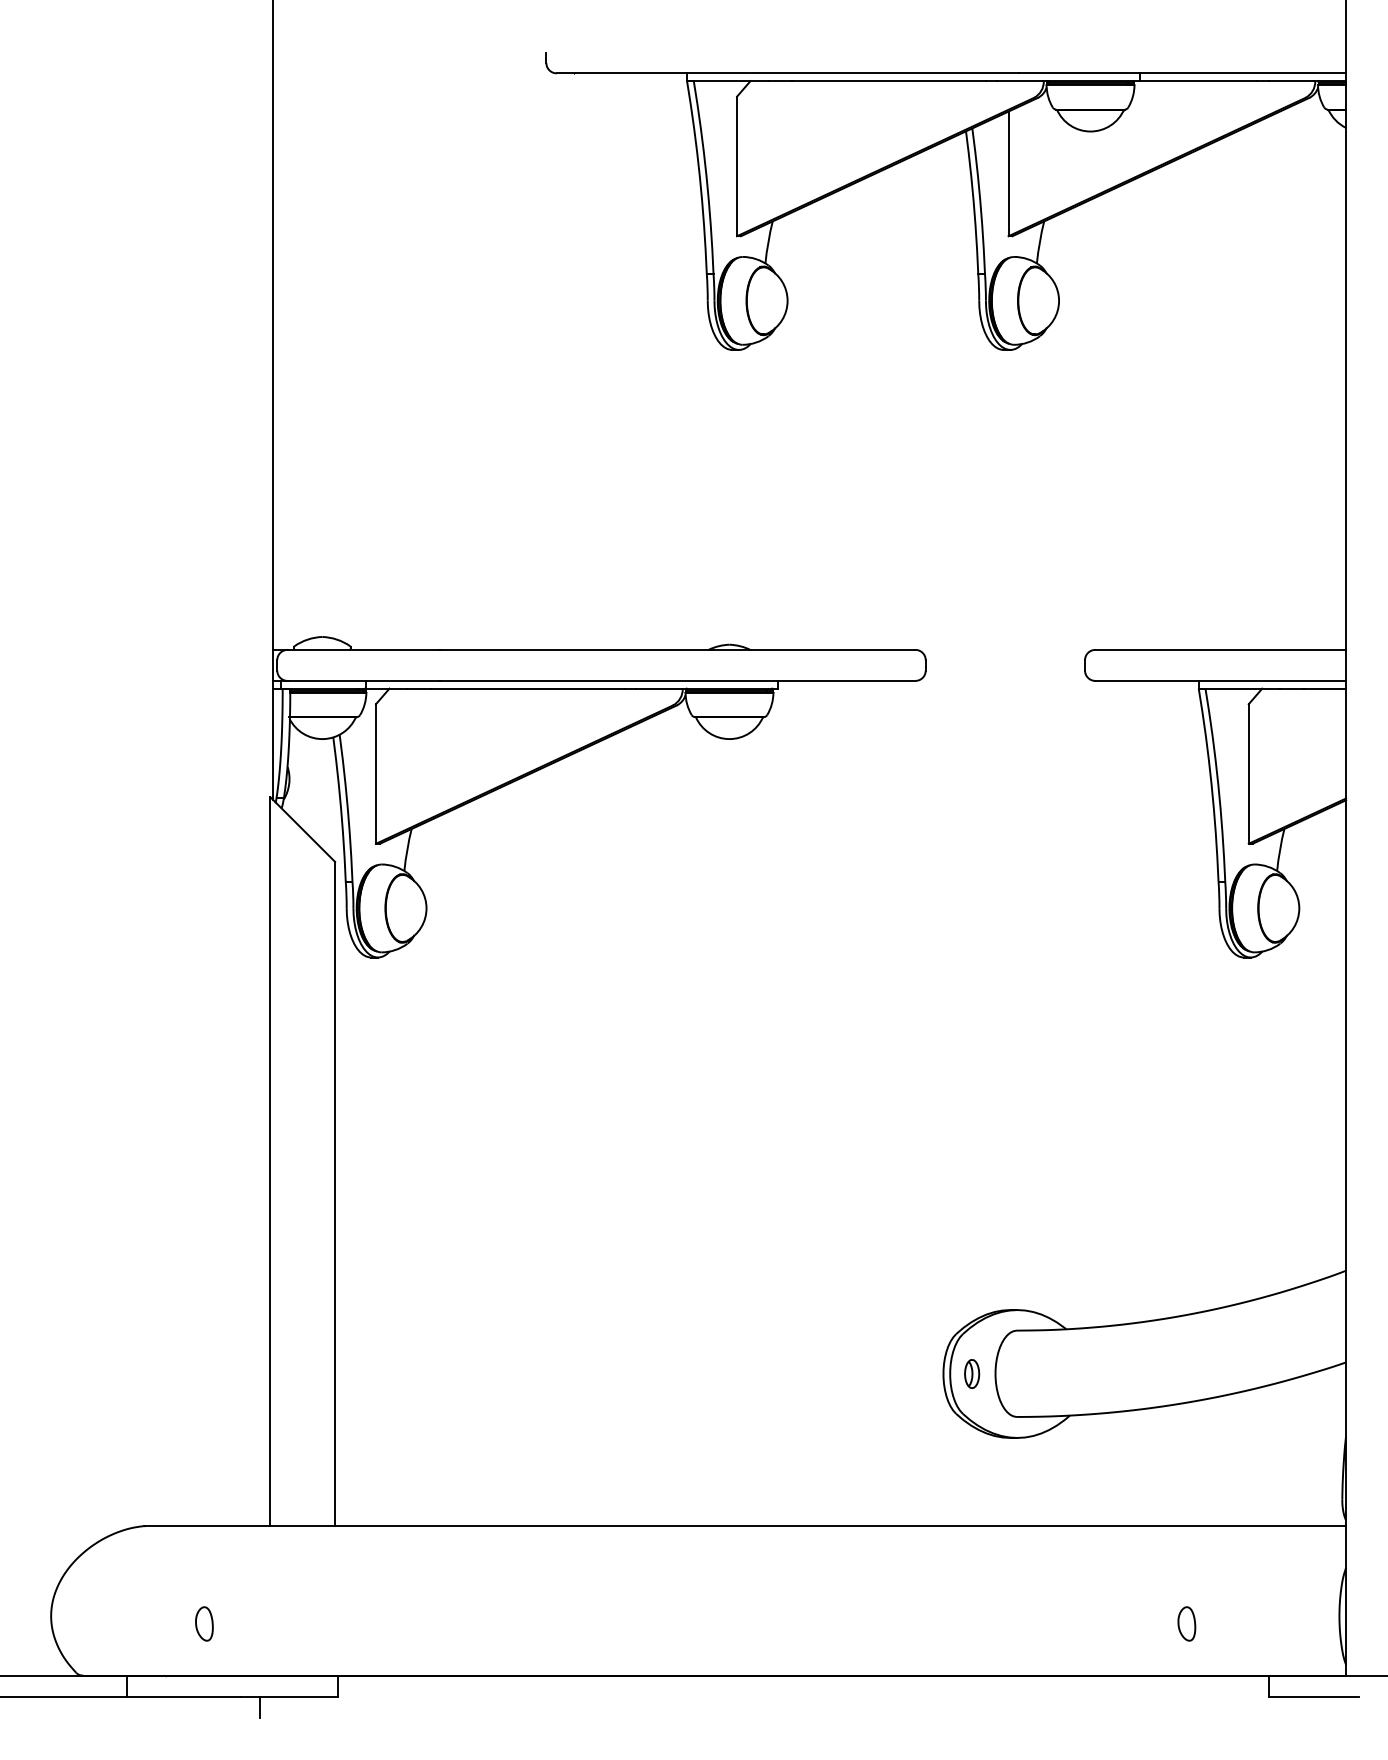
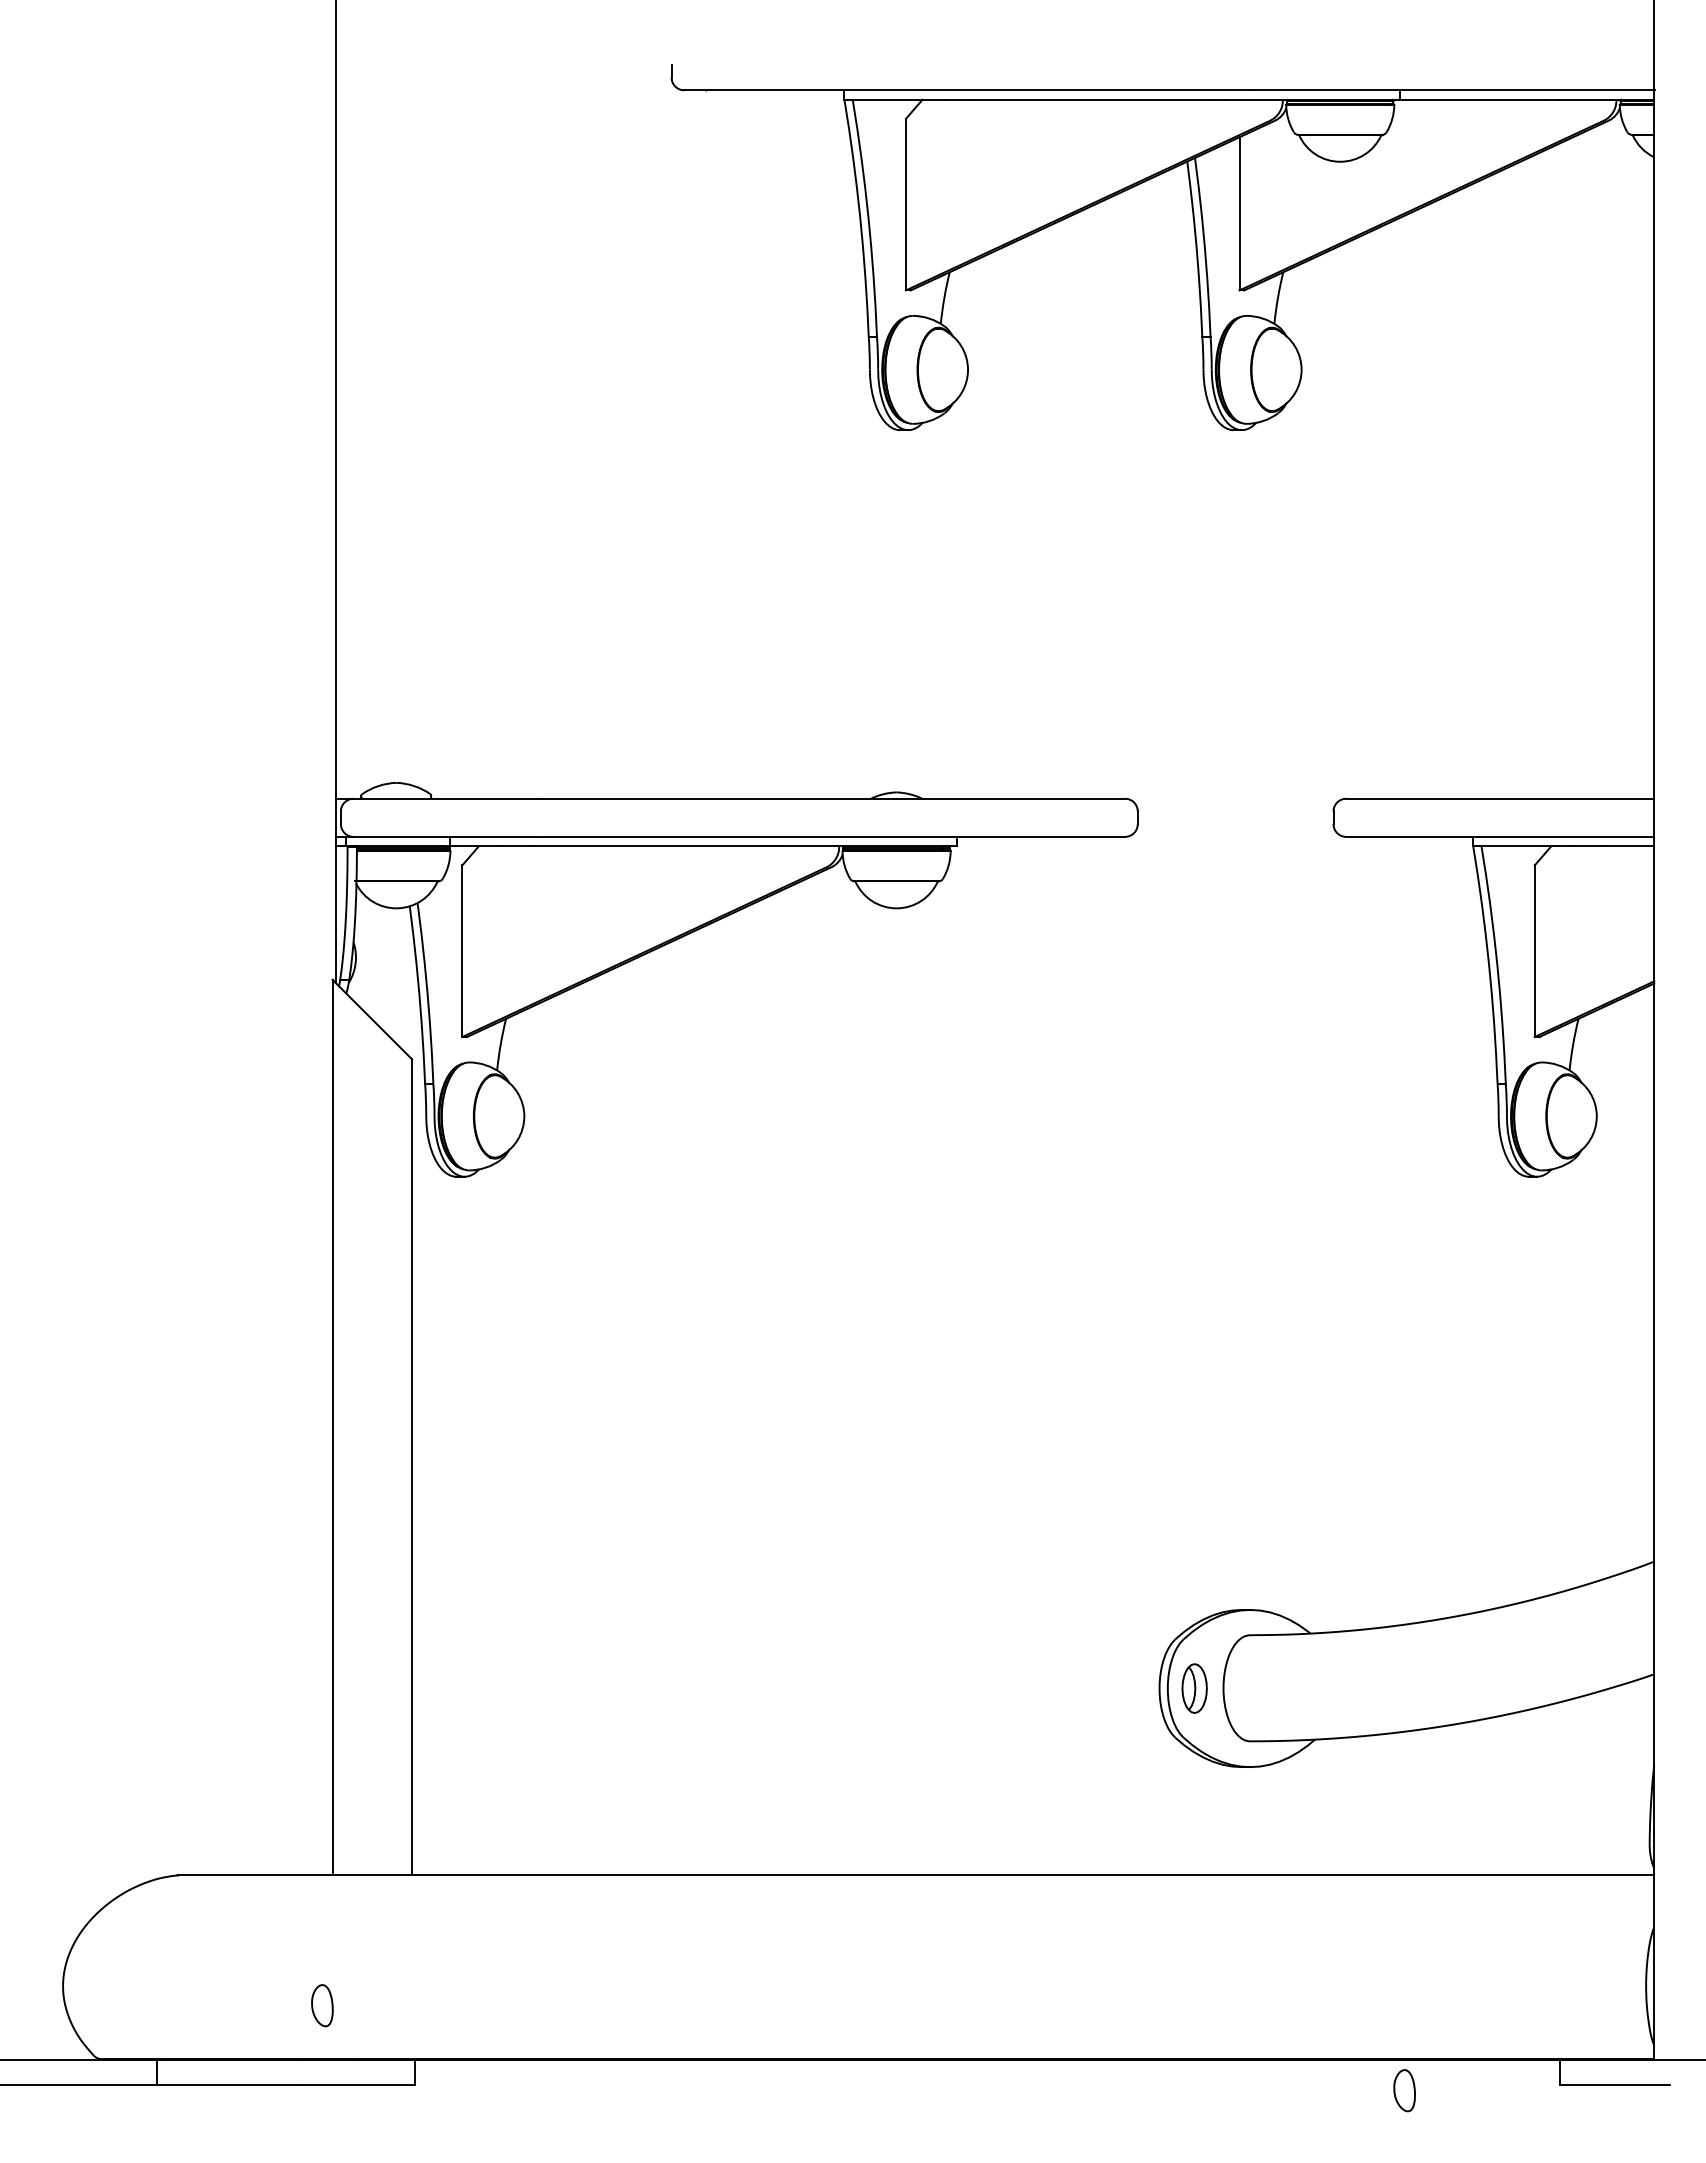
part: (971, 1373) -> (1194, 1688), size x1.4
part: (204, 1623) -> (322, 2005), moved
part: (1186, 1623) -> (1404, 2090), moved
line: (260, 1706) -> (320, 2097), removed

